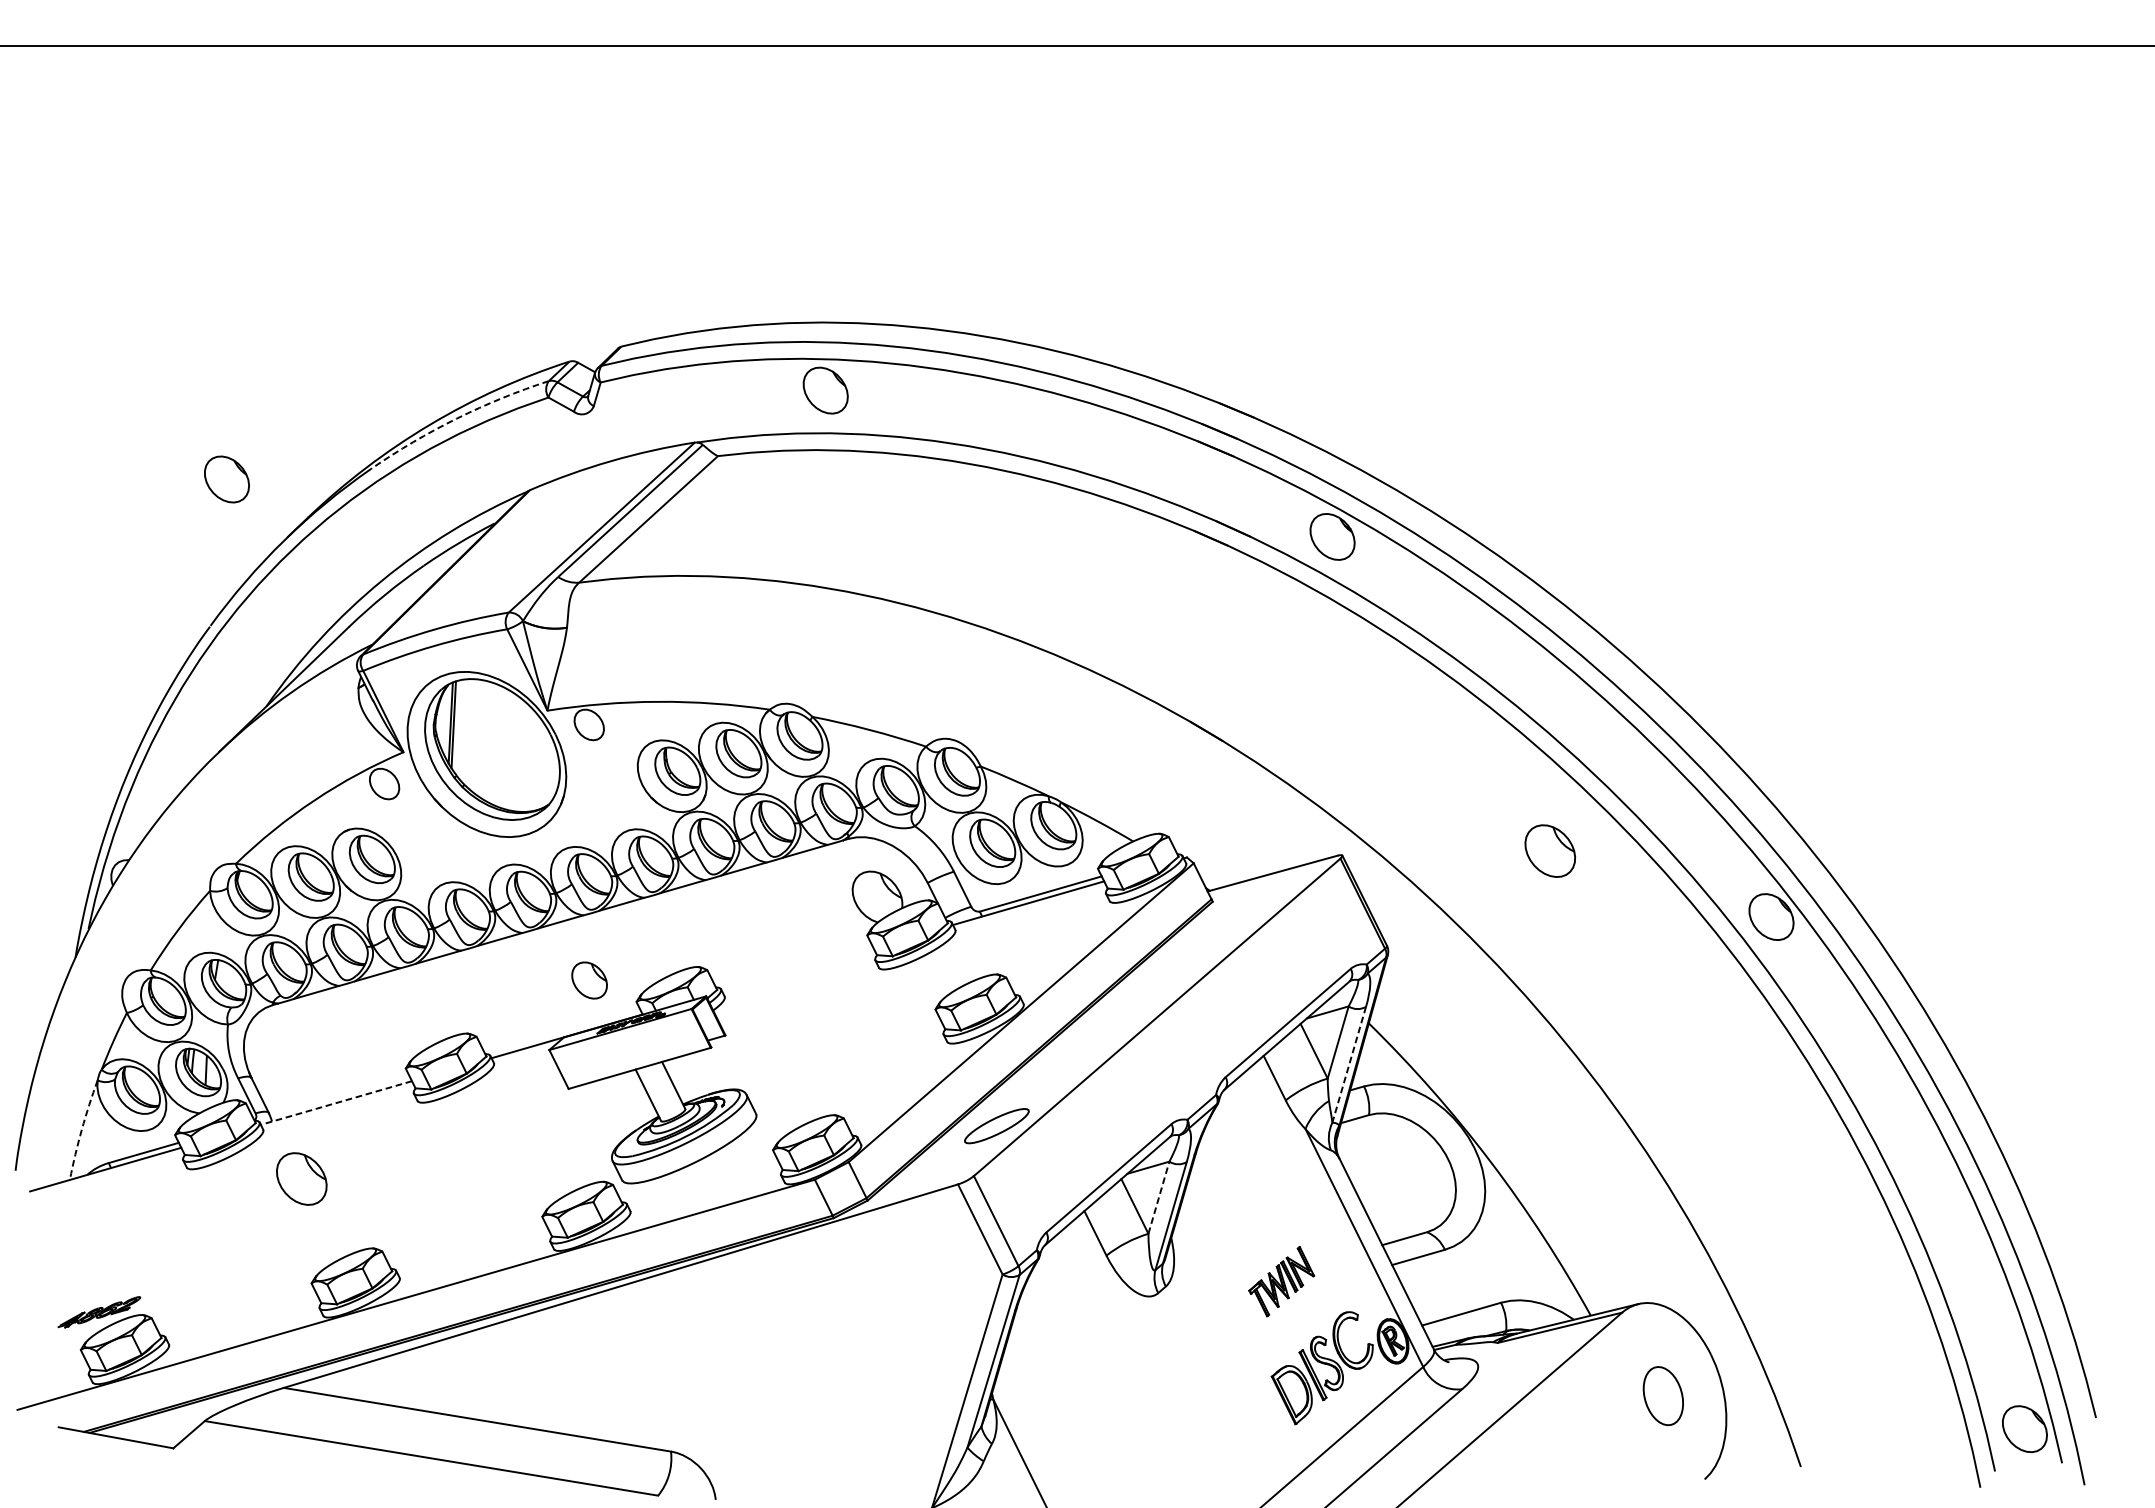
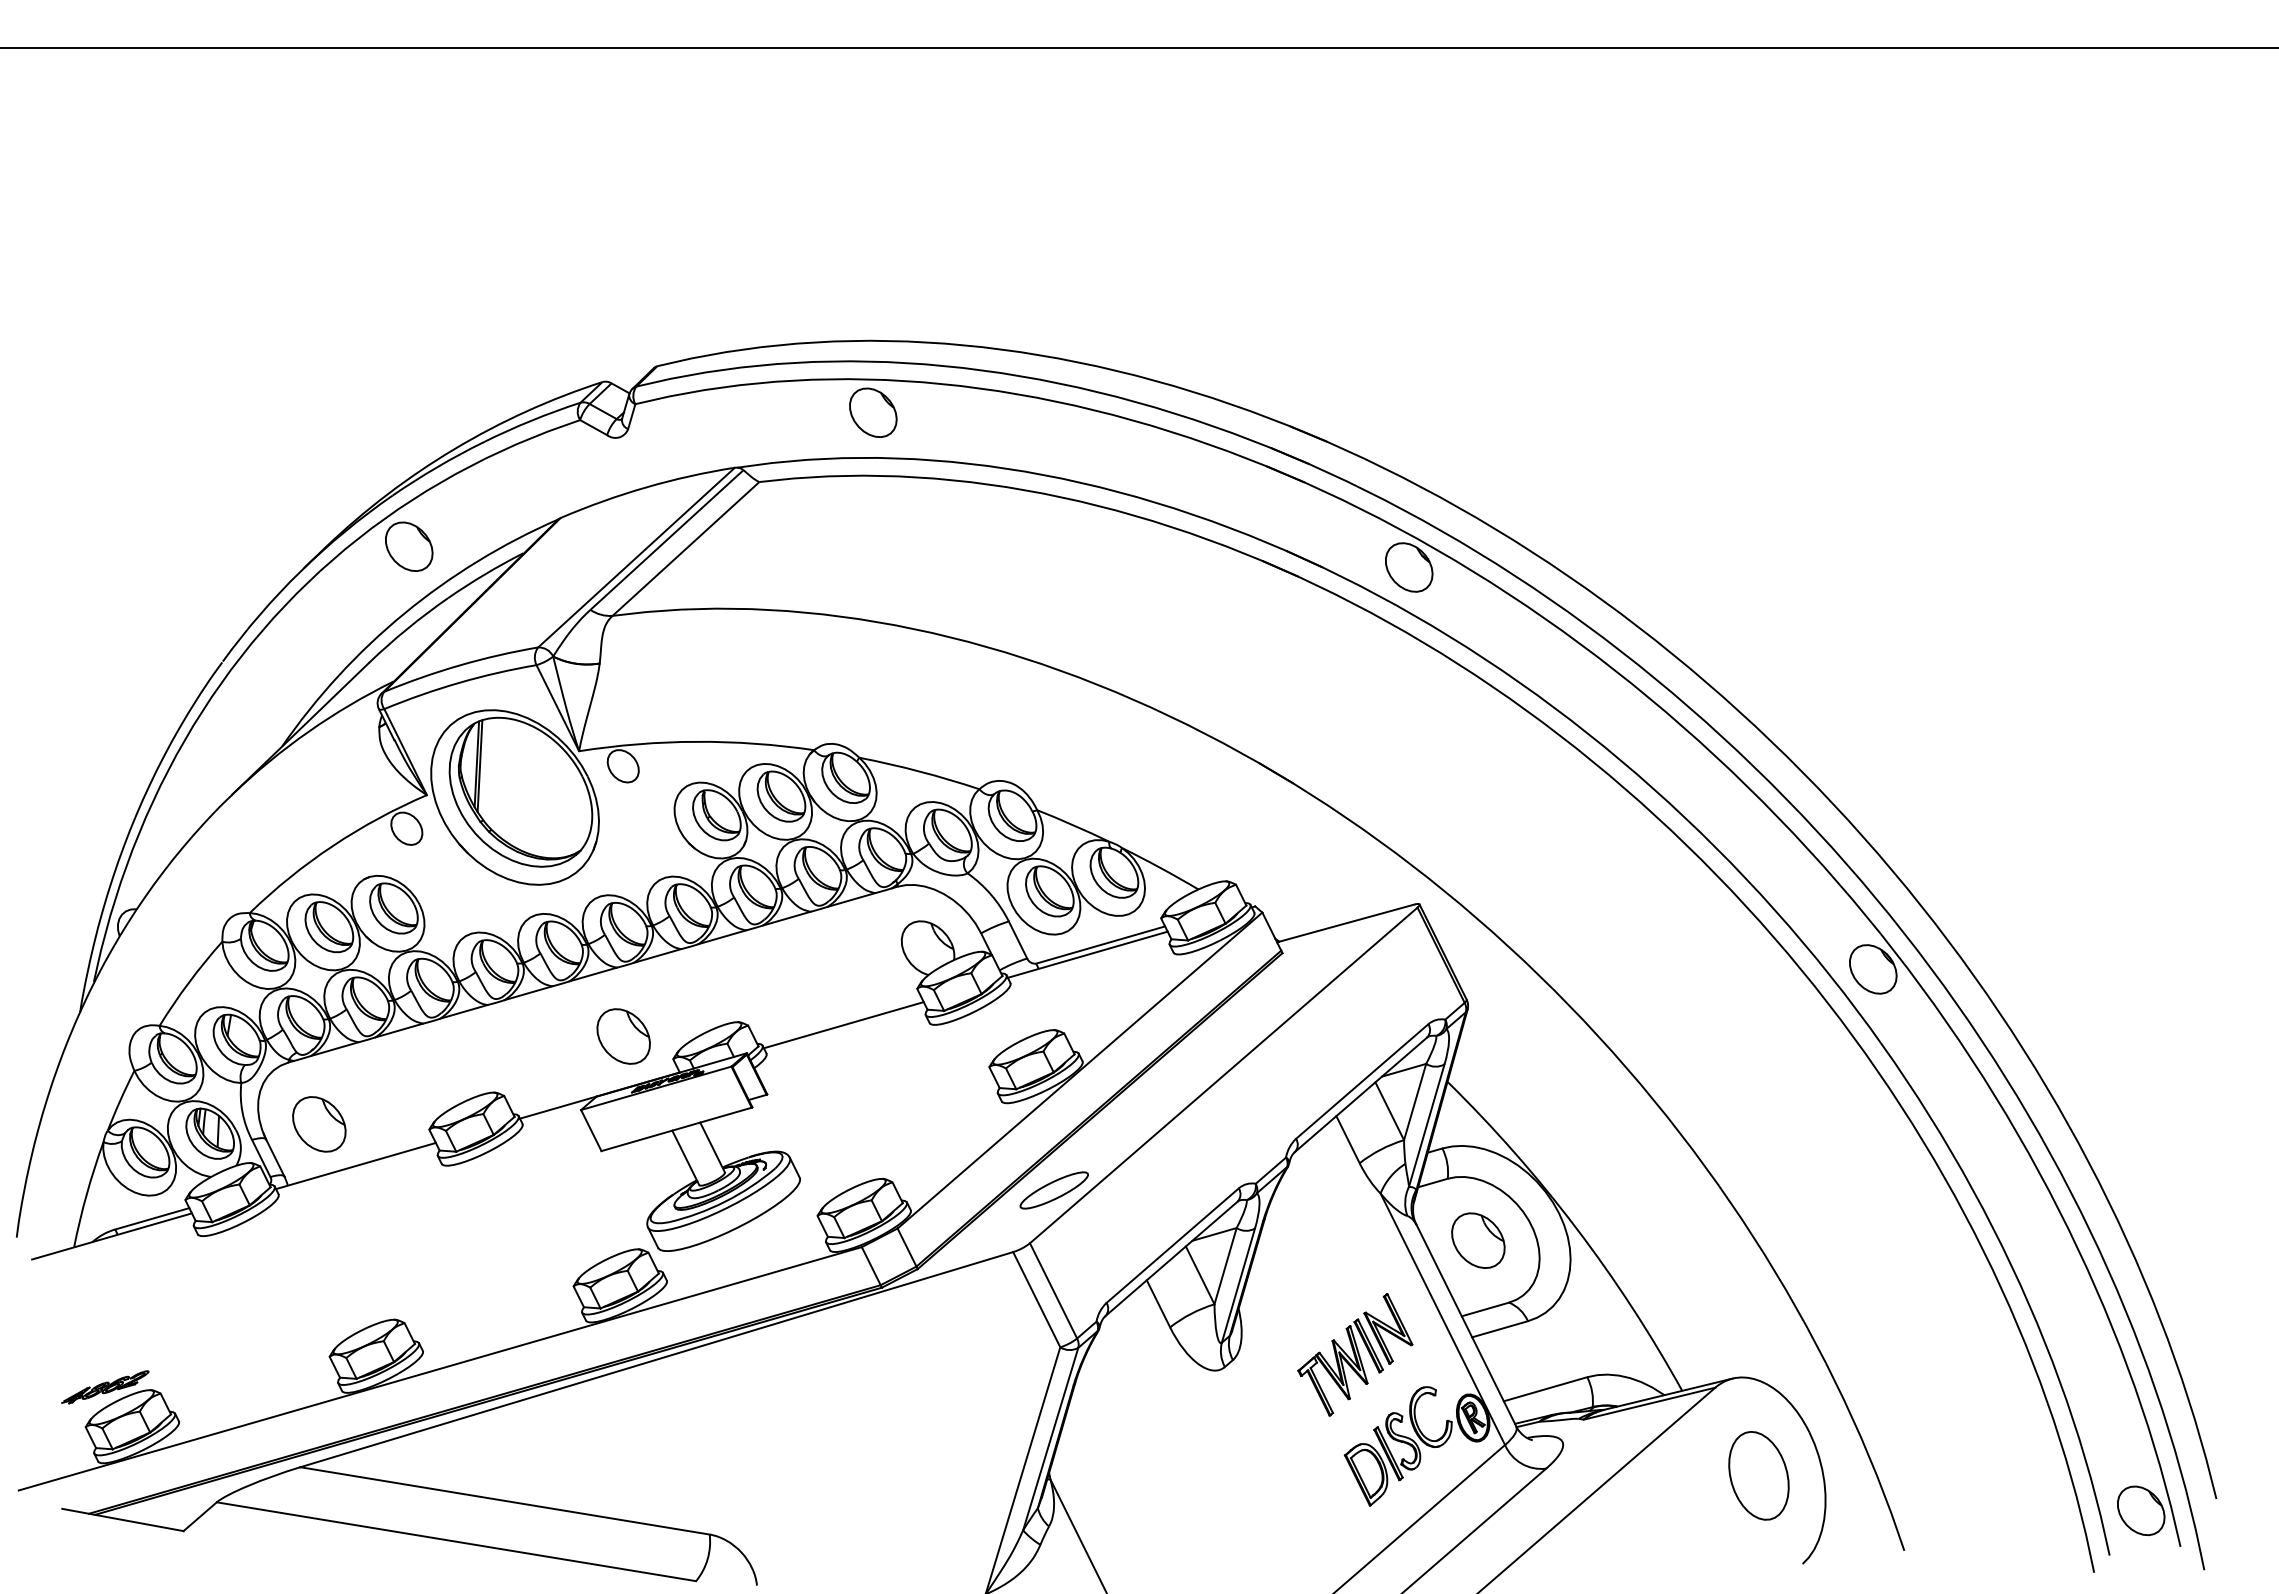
arc: (457, 418) -> (483, 442), dashed -> solid
part: (227, 479) -> (409, 546), moved
part: (1550, 850) -> (1478, 1240), moved
line: (797, 970) -> (843, 1025), added
part: (589, 980) -> (623, 1036), size x1.43
line: (1348, 1064) -> (1426, 1125), dashed -> solid
line: (335, 1103) -> (355, 1166), dashed -> solid
arc: (81, 1129) -> (86, 1194), dashed -> solid
part: (301, 1179) -> (319, 1124), moved
line: (1158, 1198) -> (1225, 1266), dashed -> solid
part: (1281, 1281) -> (1355, 1354), size x1.67
part: (1662, 1395) -> (1758, 1475), size x1.43

